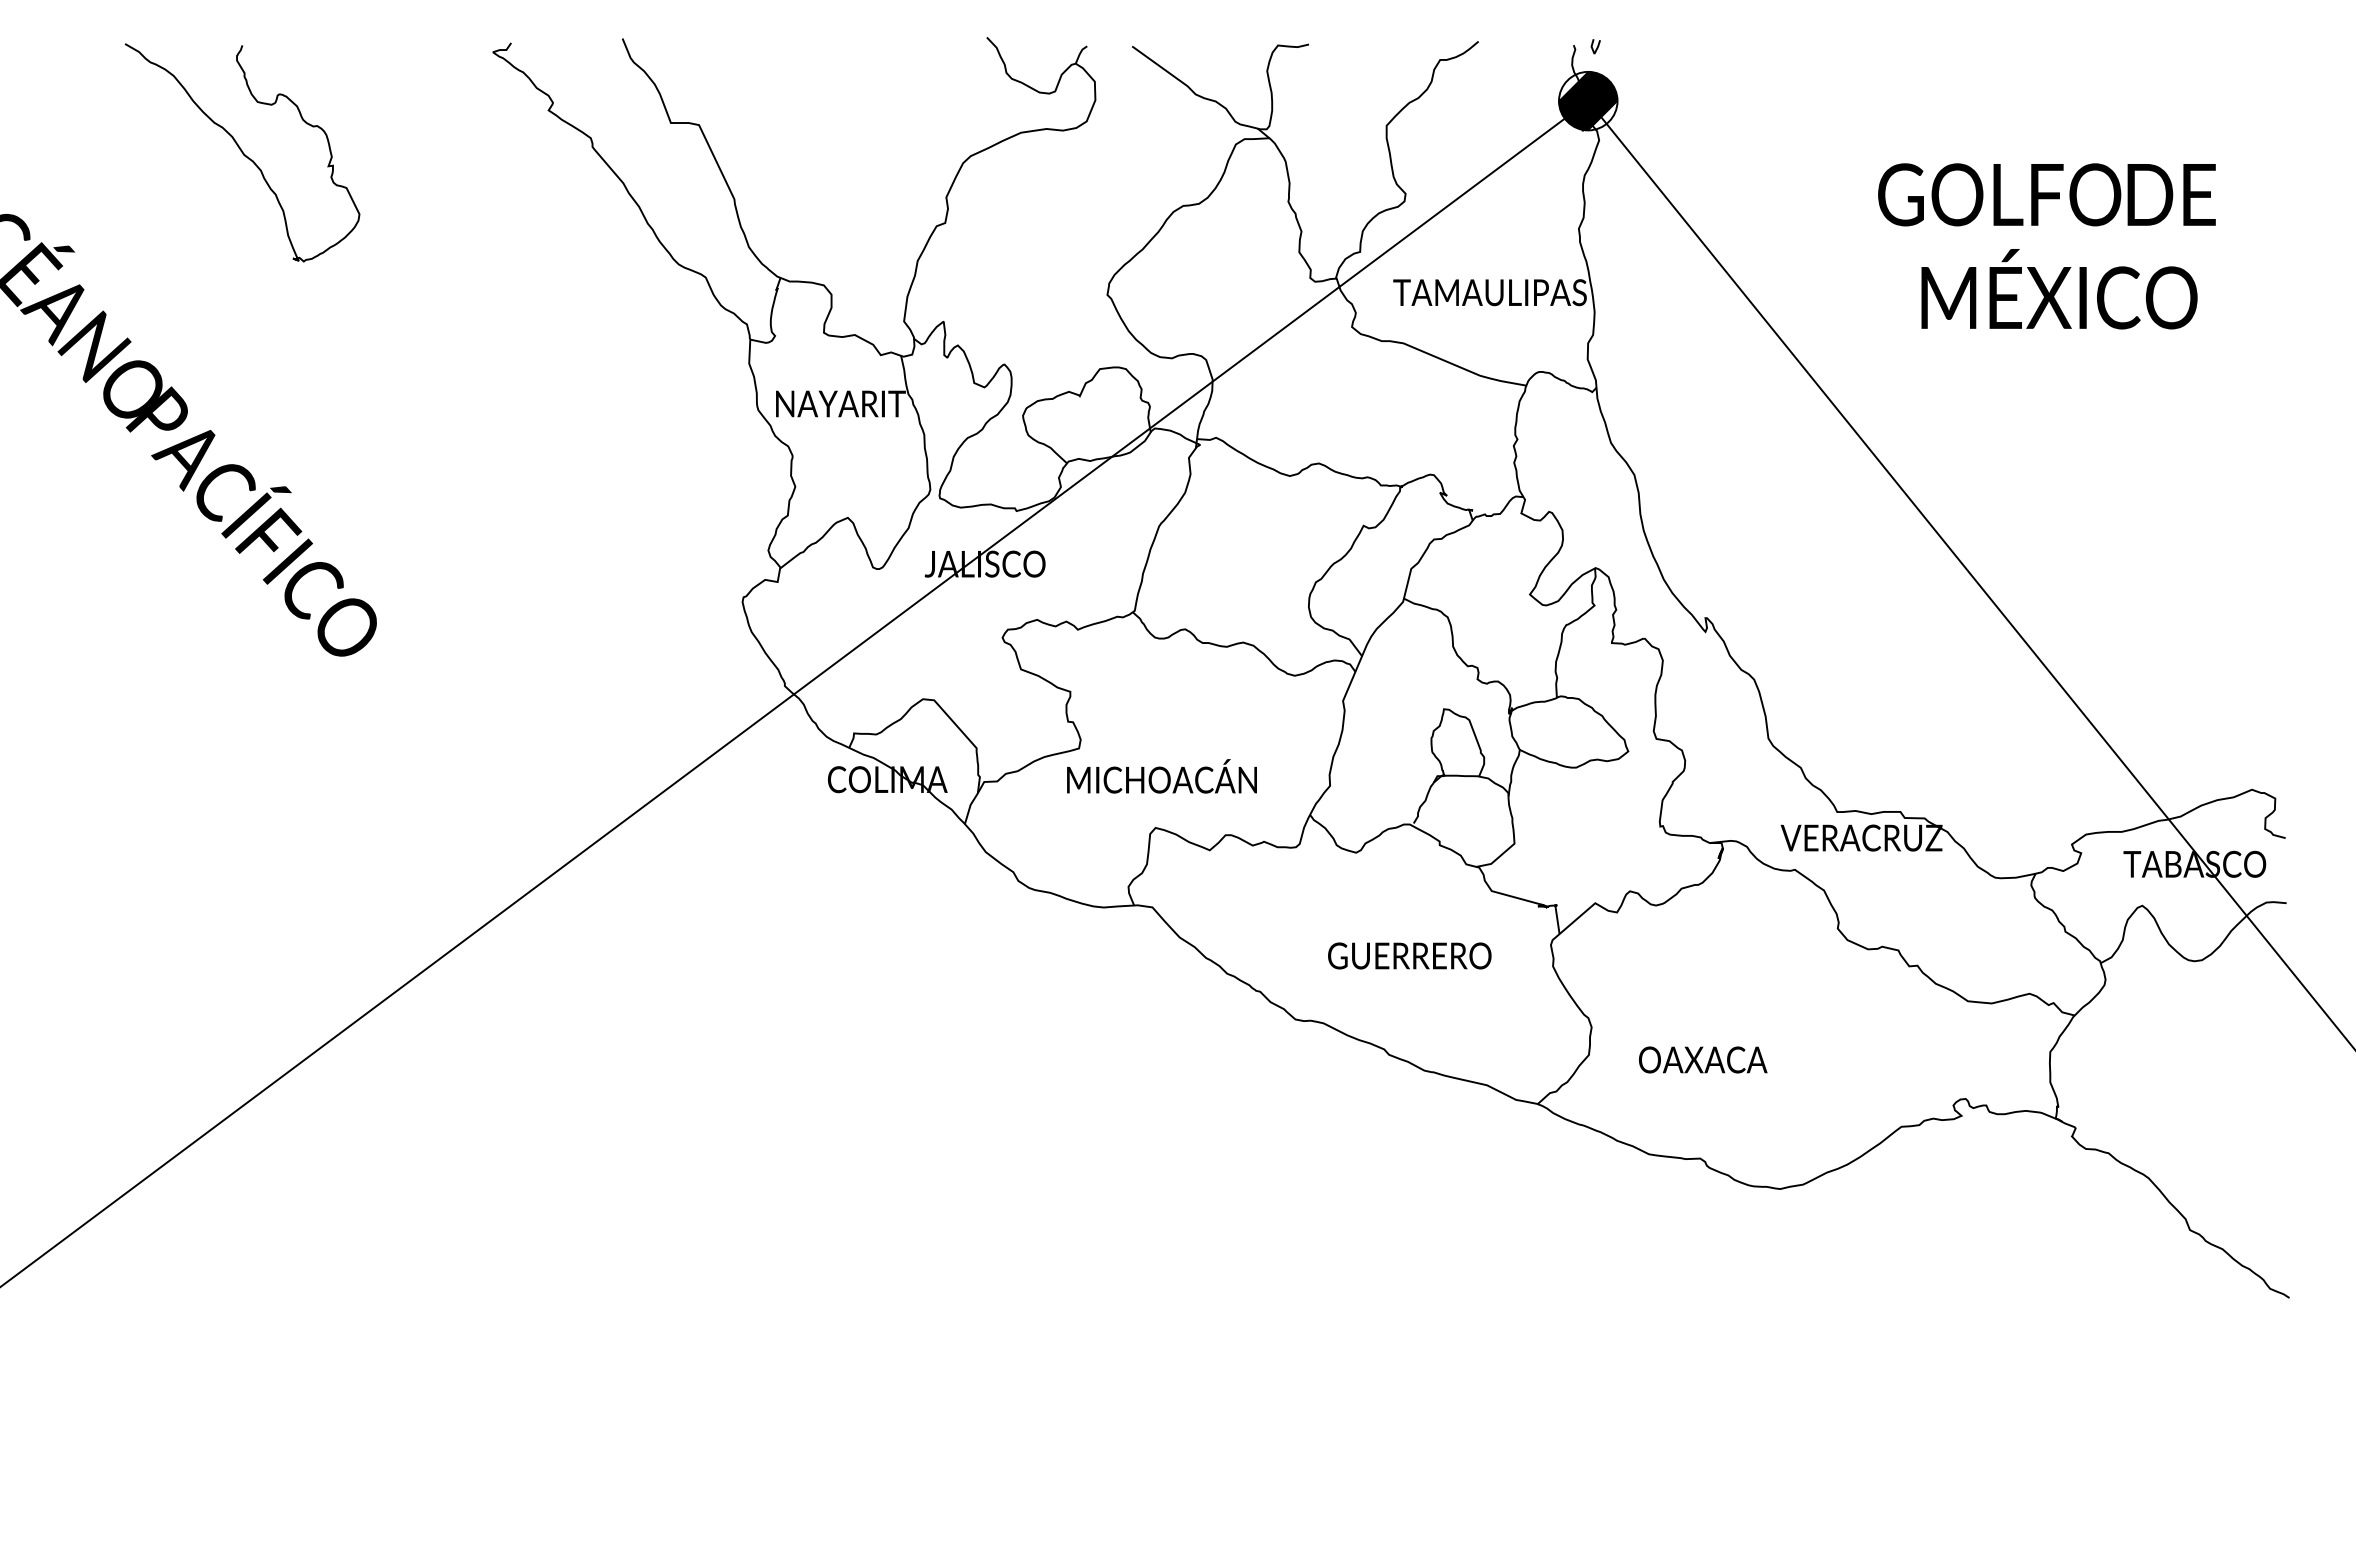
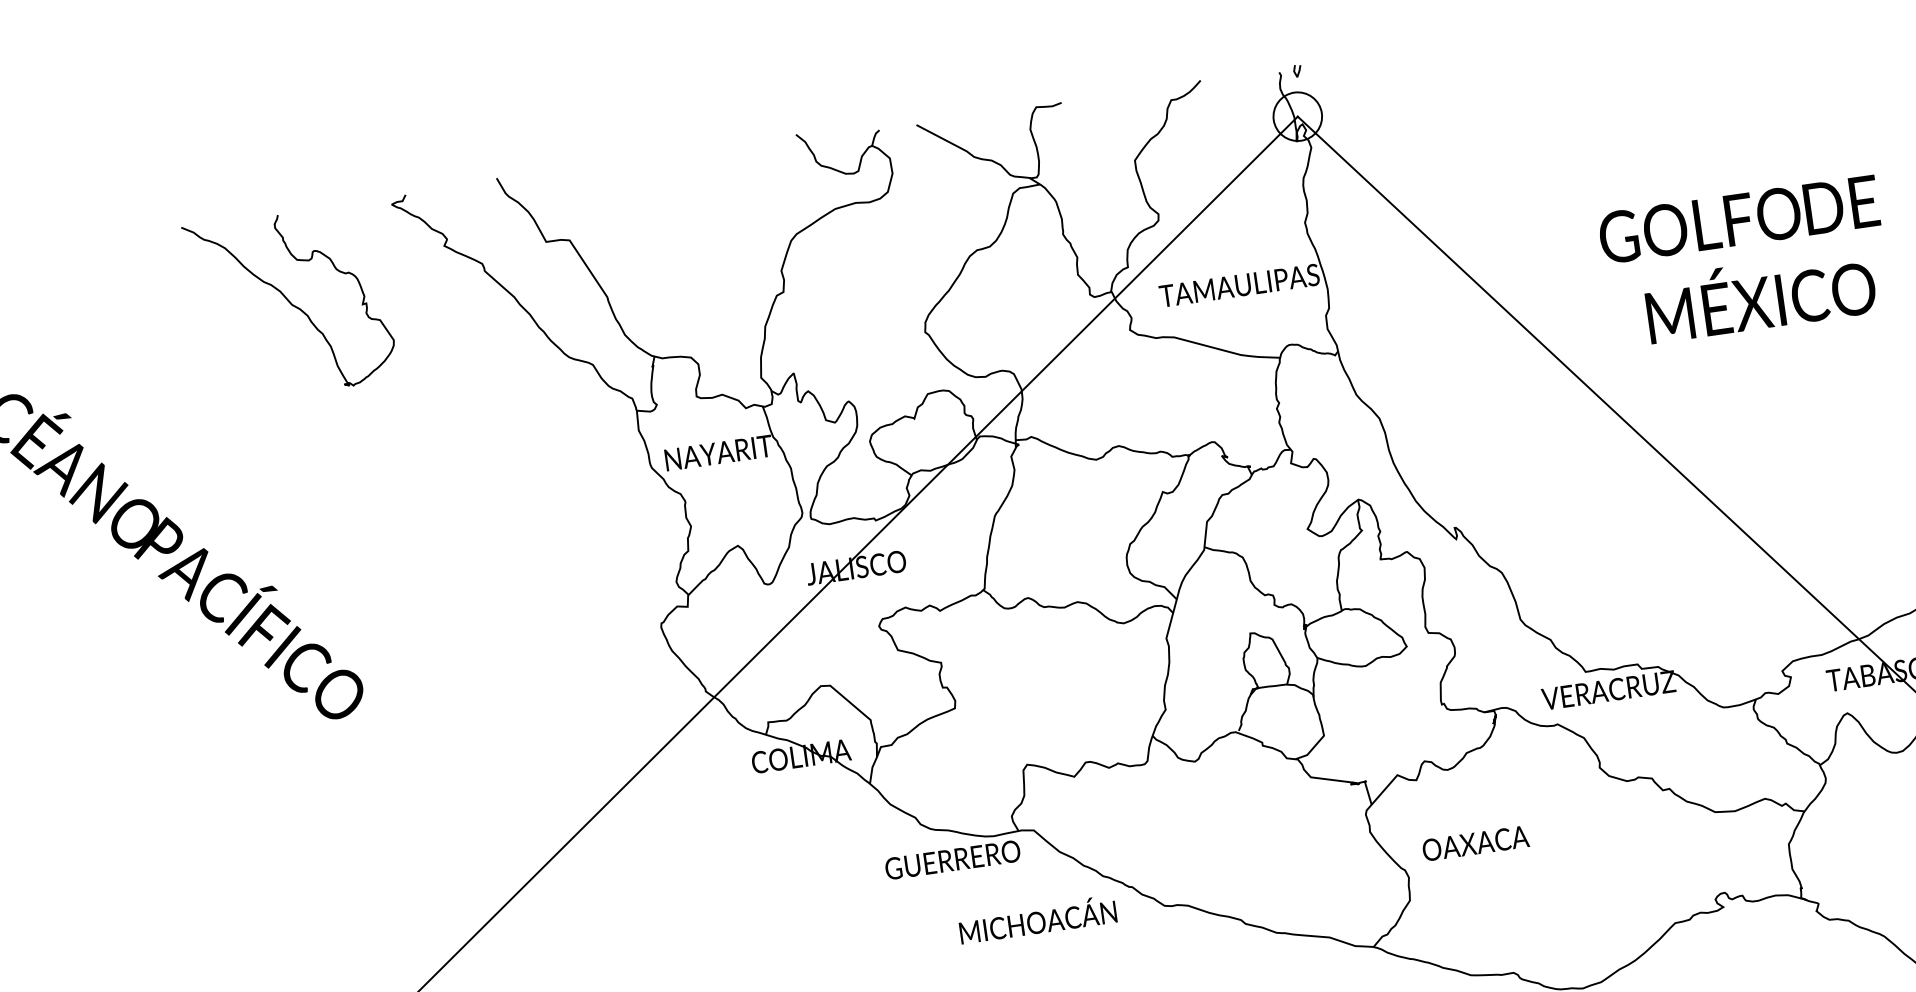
hatch: (1588, 100) -> (1297, 116), removed
curve: (242, 152) -> (290, 303), moved
text: (2046, 246) -> (1744, 262), moved
text: (1161, 776) -> (1037, 919), moved
text: (1409, 955) -> (952, 859), moved
text: (1703, 1059) -> (1476, 843), moved

